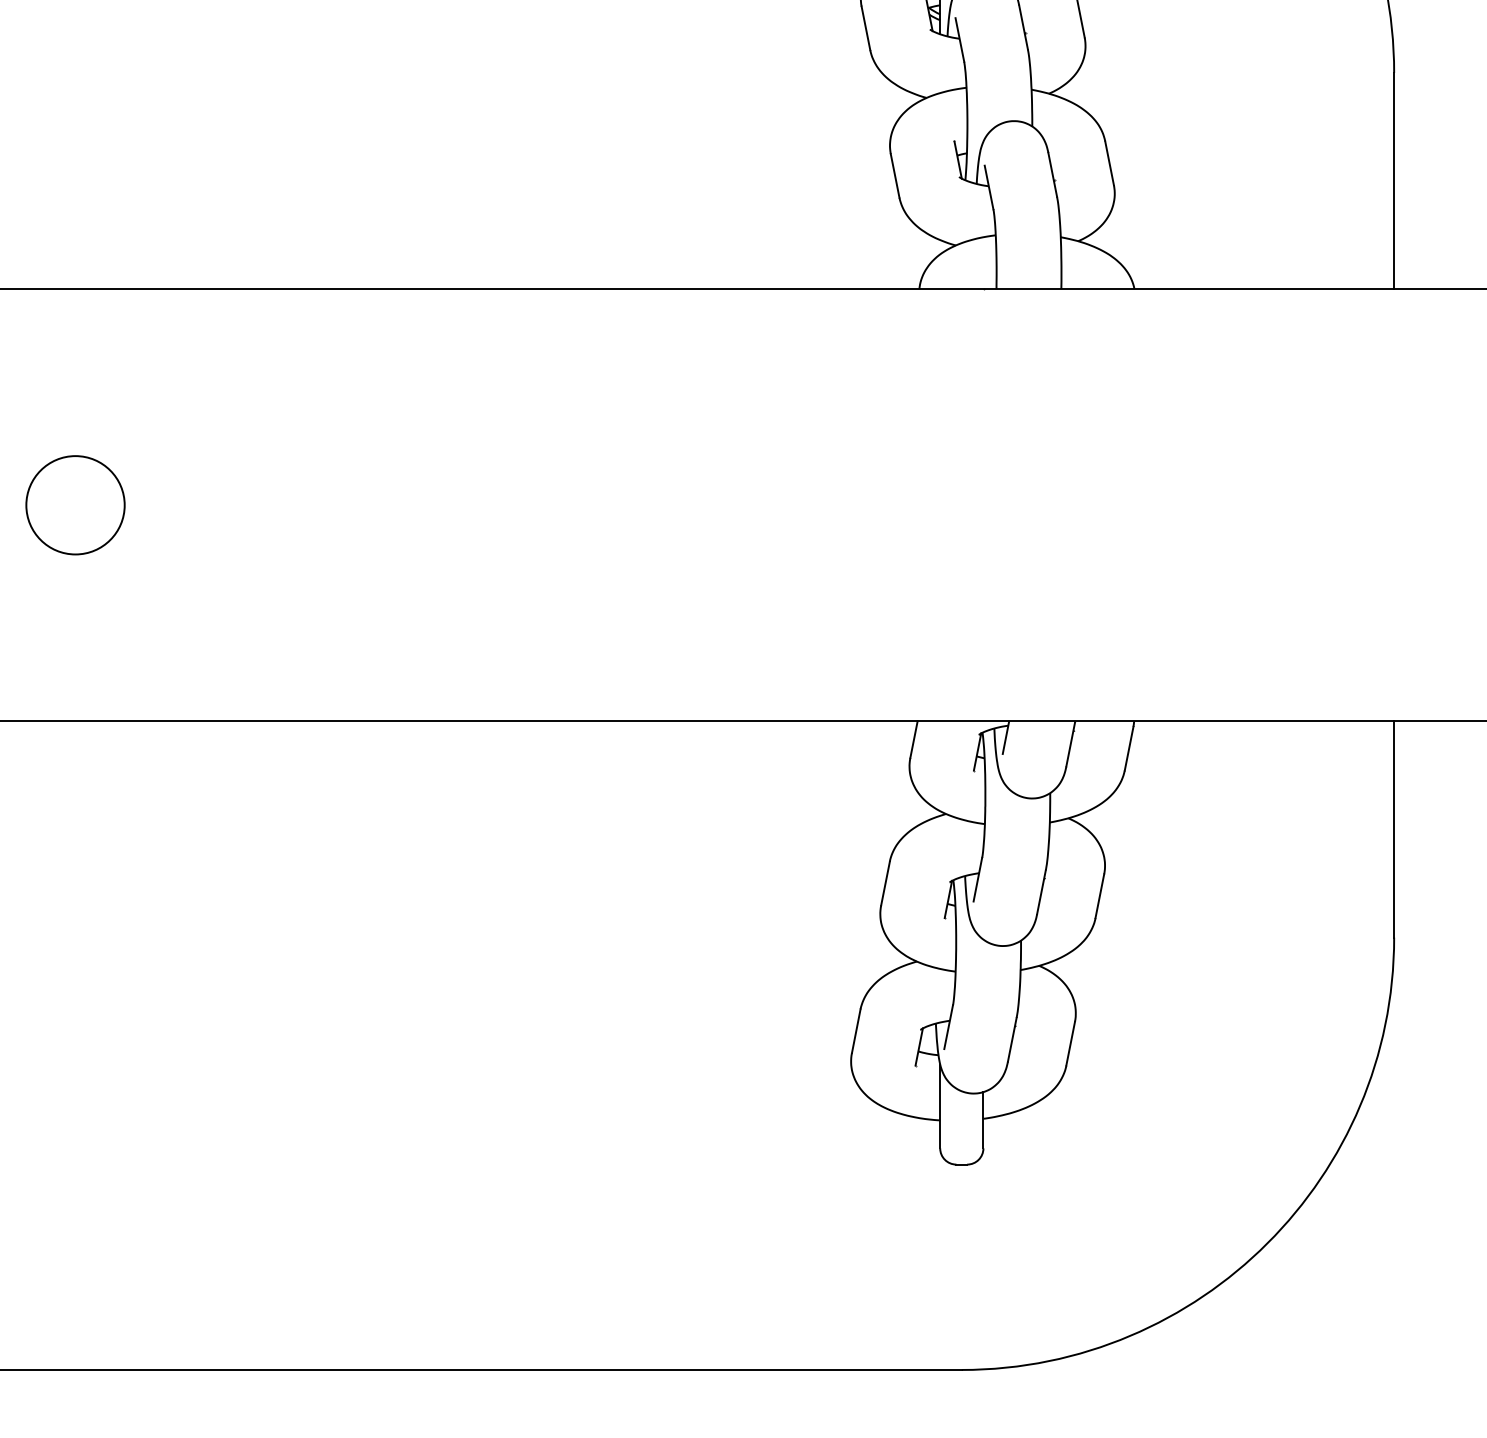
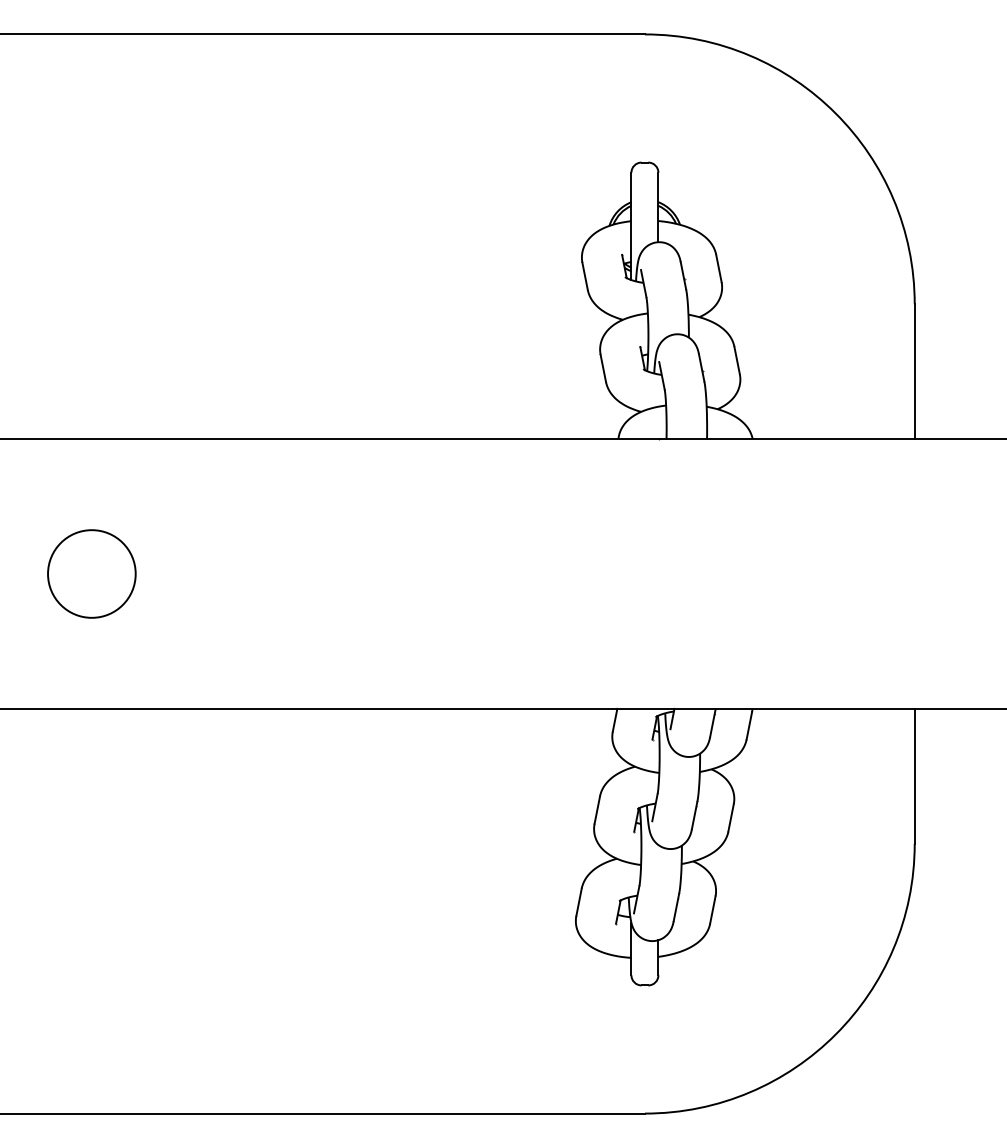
circle: (74, 504) -> (91, 573), size x1.43

